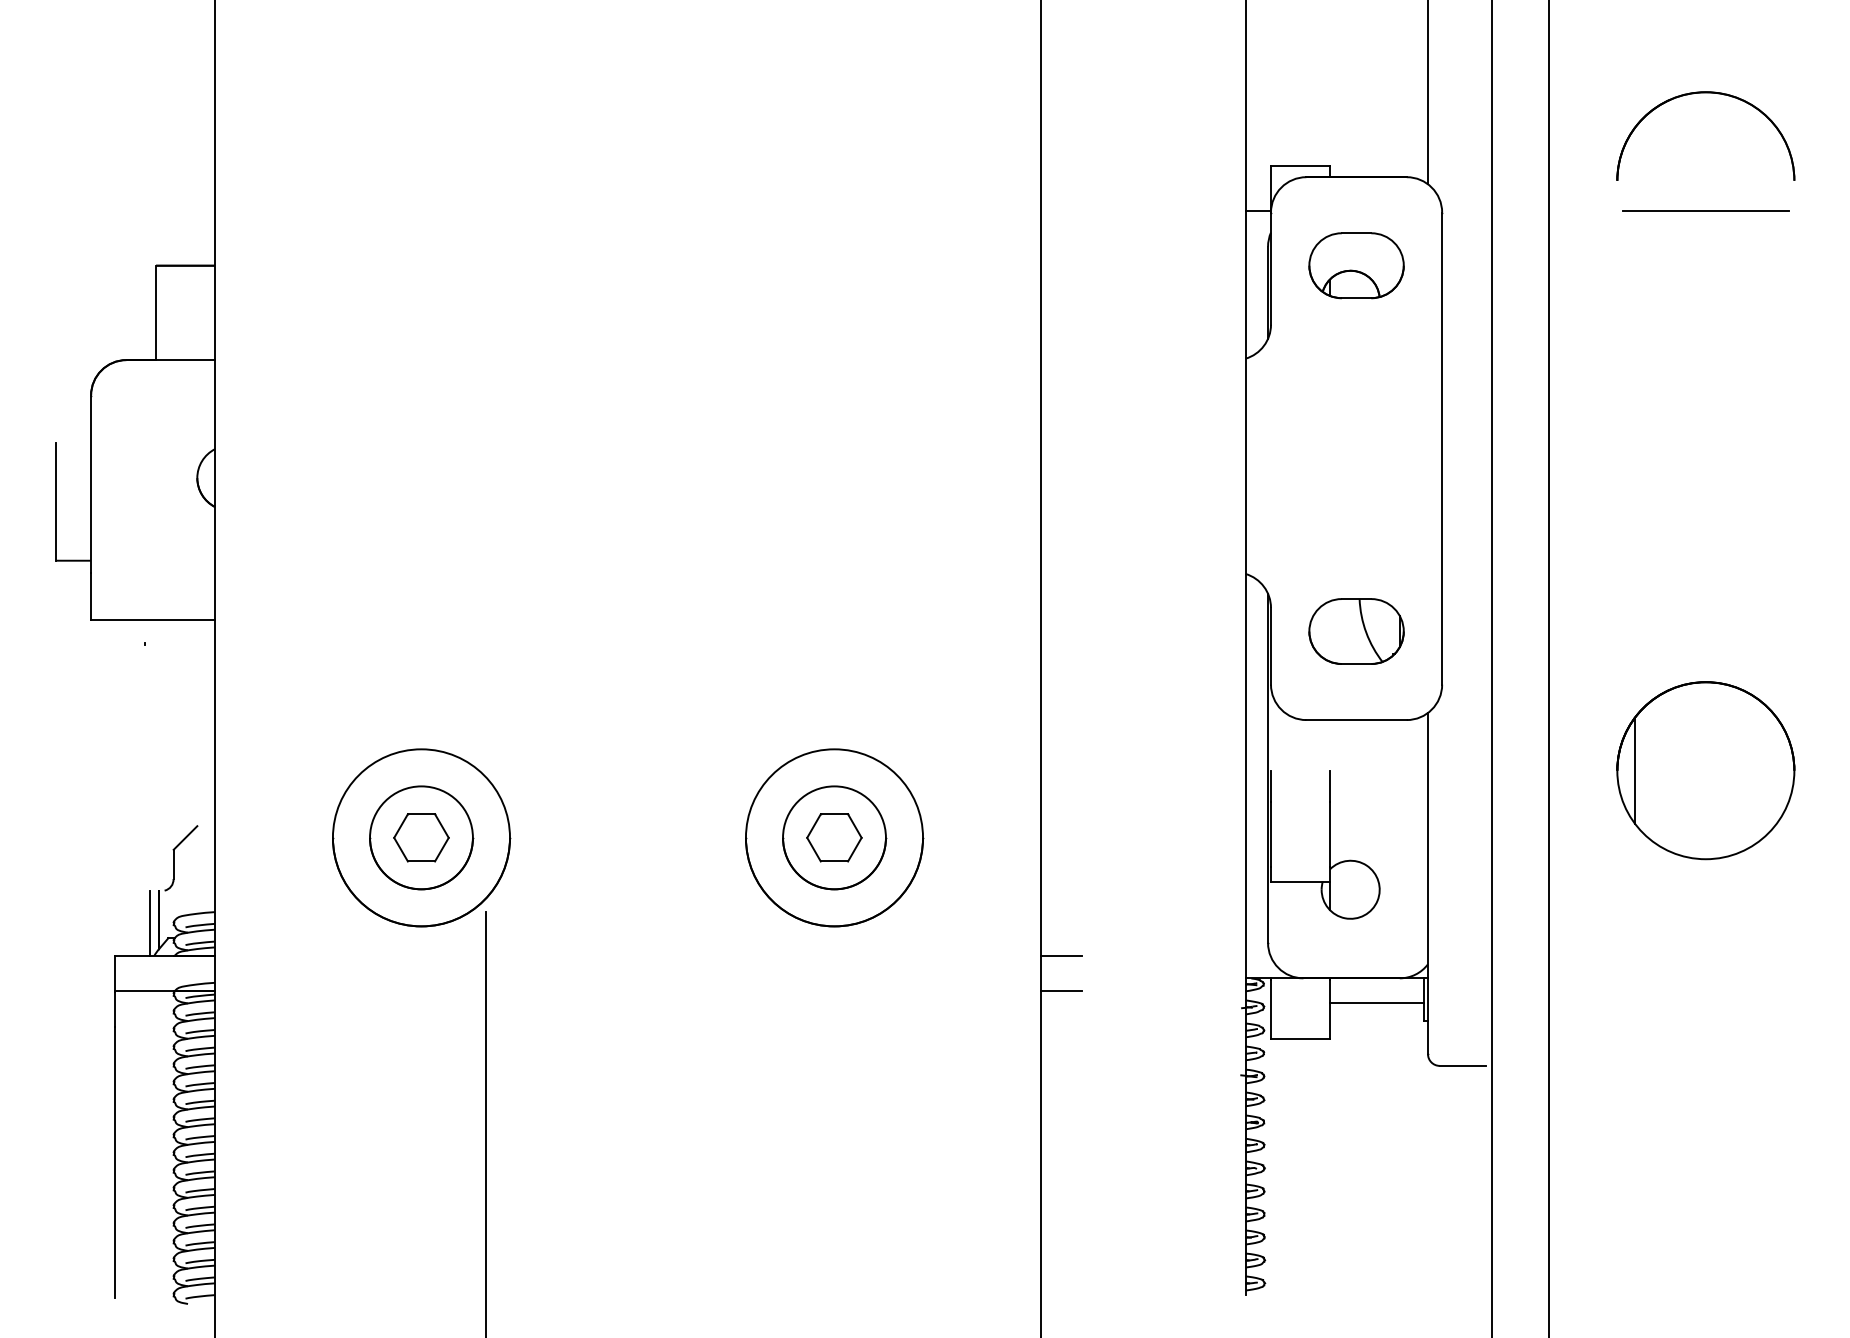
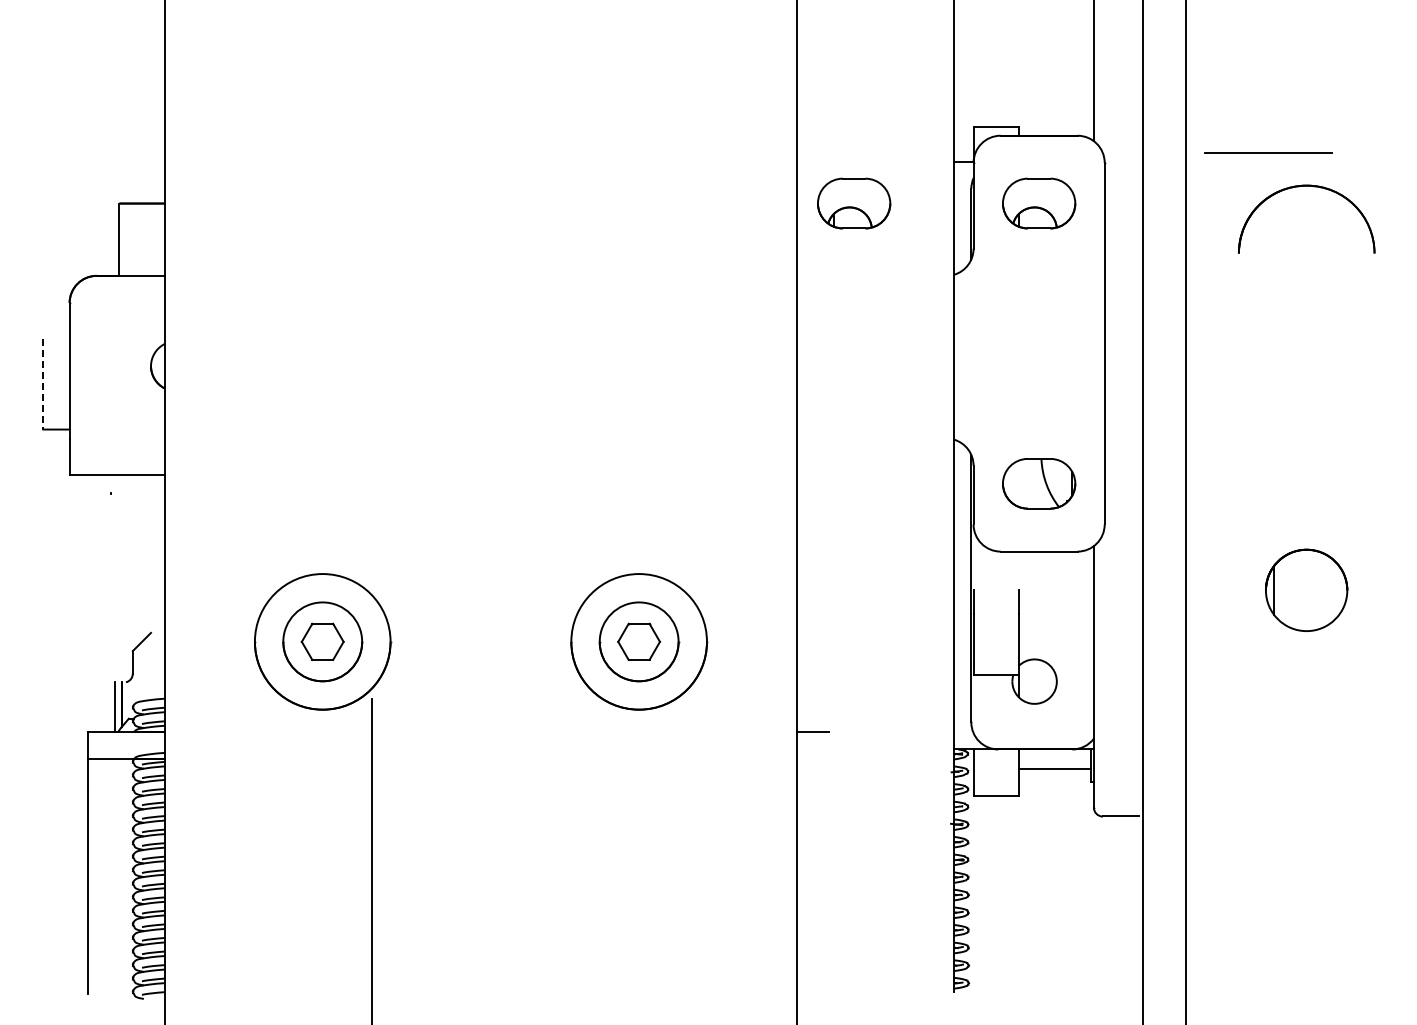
part: (1696, 94) -> (1299, 187), moved
line: (1705, 210) -> (1268, 152), moved
part: (1115, 265) -> (854, 203), added
line: (55, 501) -> (42, 384), solid -> dashed
part: (1705, 770) -> (1306, 590), size x0.6
line: (1060, 991) -> (812, 759), removed

